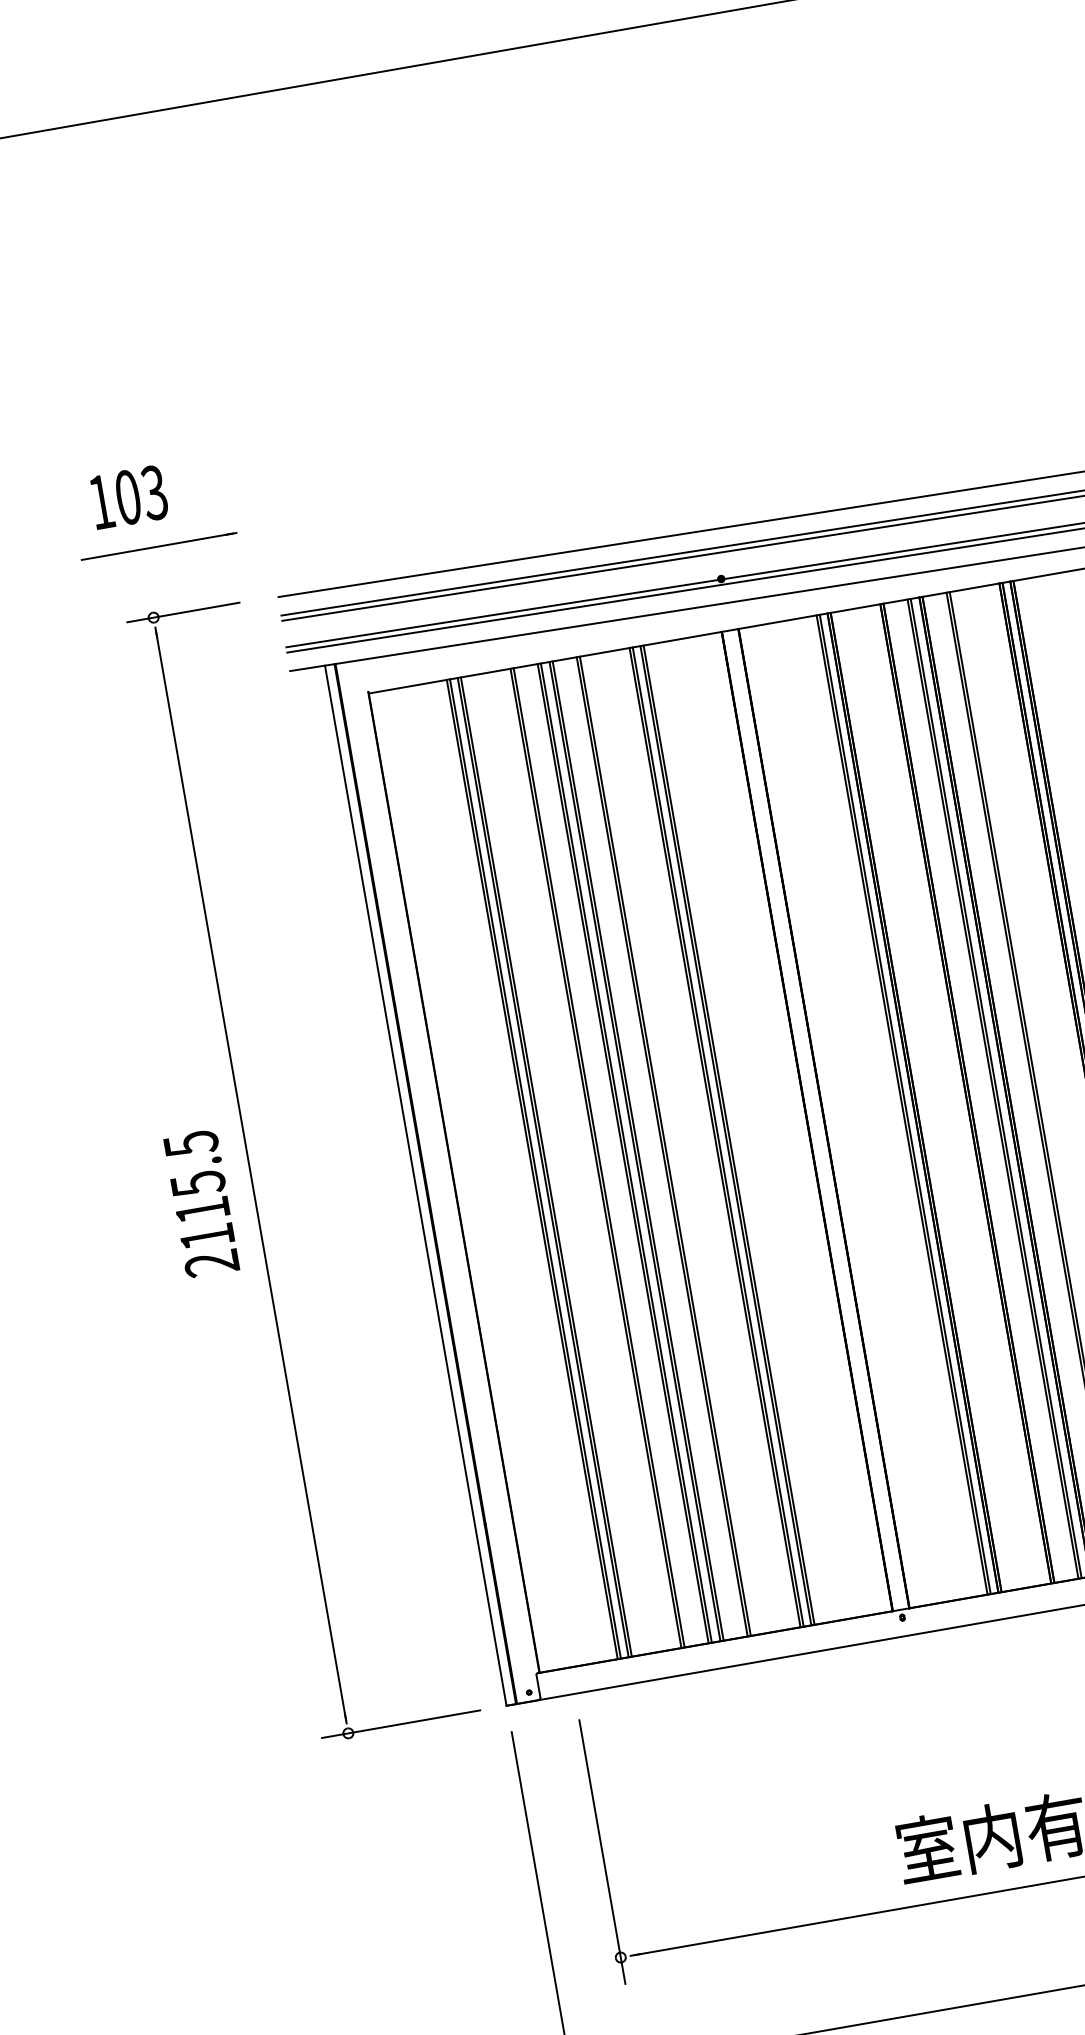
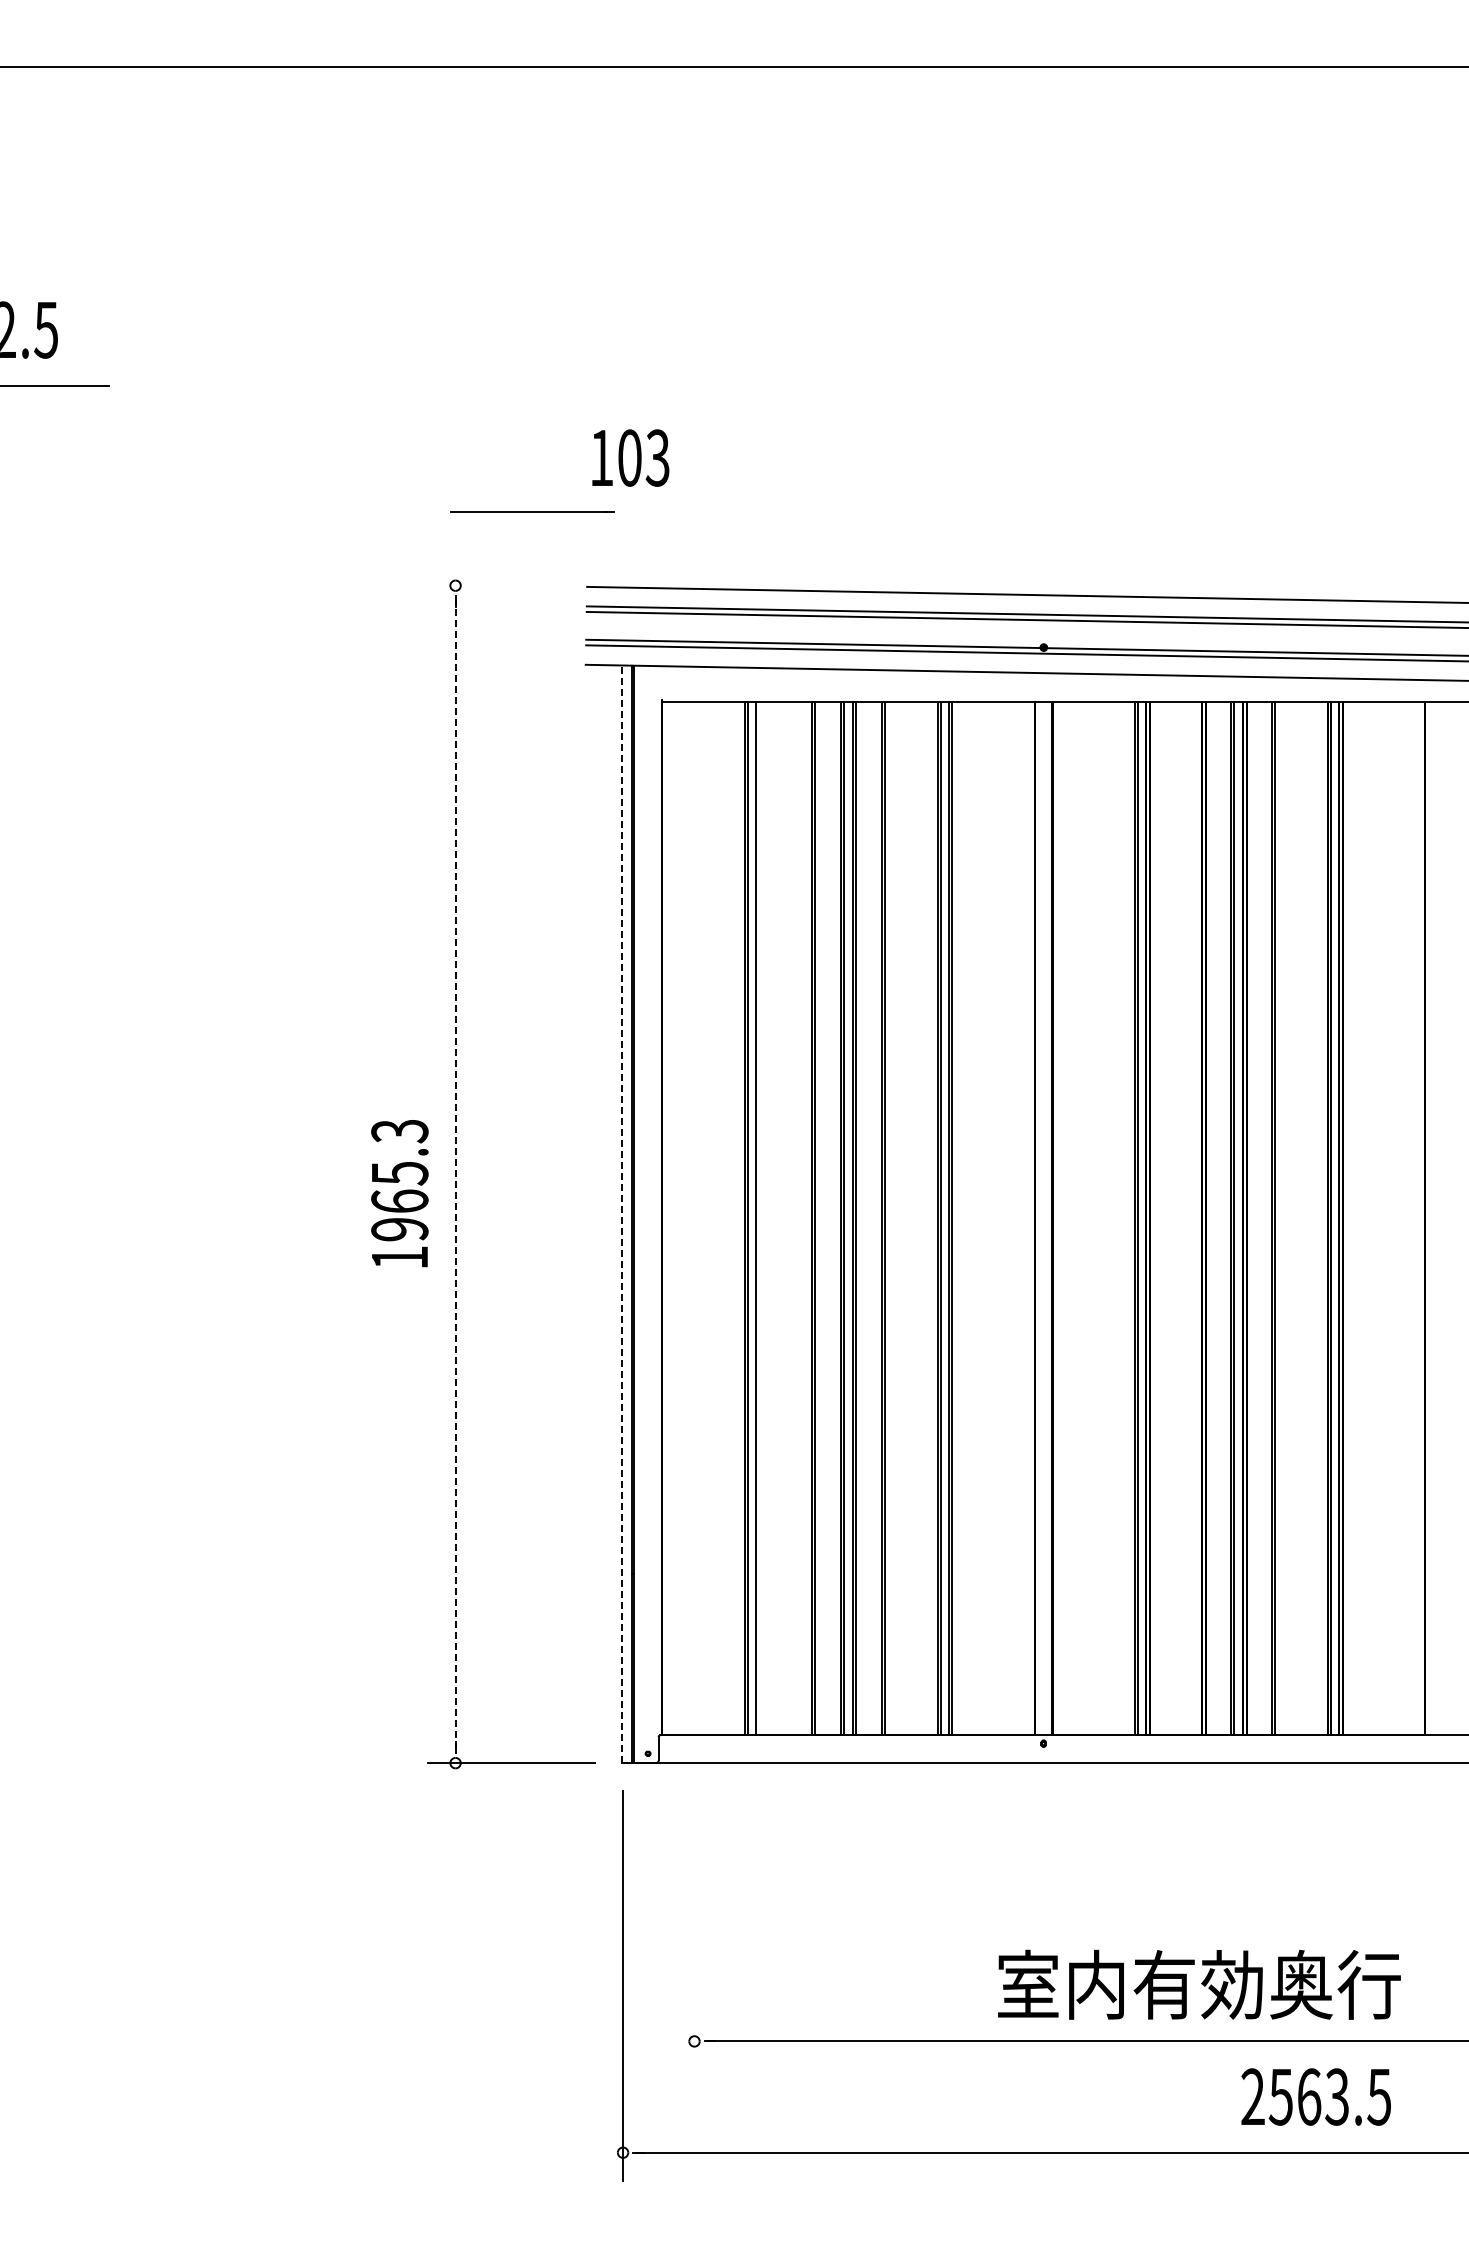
text: (128, 496) -> (630, 457), moved
line: (158, 546) -> (532, 511), moved
line: (182, 612) -> (486, 585), removed
line: (546, 1166) -> (759, 1217), removed
line: (250, 1175) -> (455, 1174), solid -> dashed
line: (415, 1185) -> (622, 1214), solid -> dashed
text: (201, 1203) -> (399, 1194), 2115.5 -> 1965.3
line: (602, 1851) -> (694, 1929), removed

